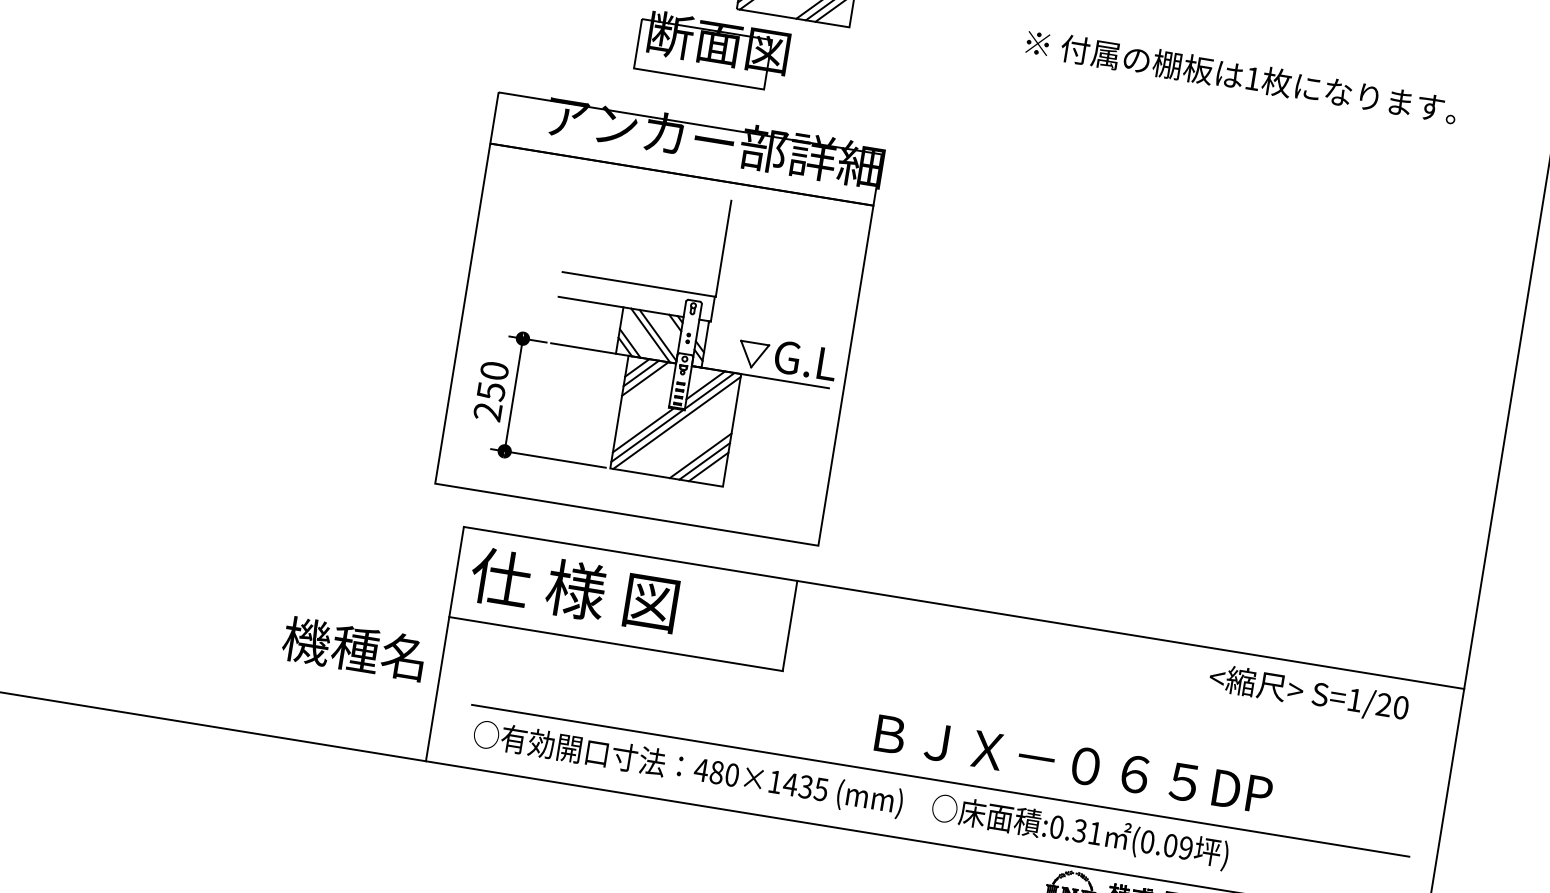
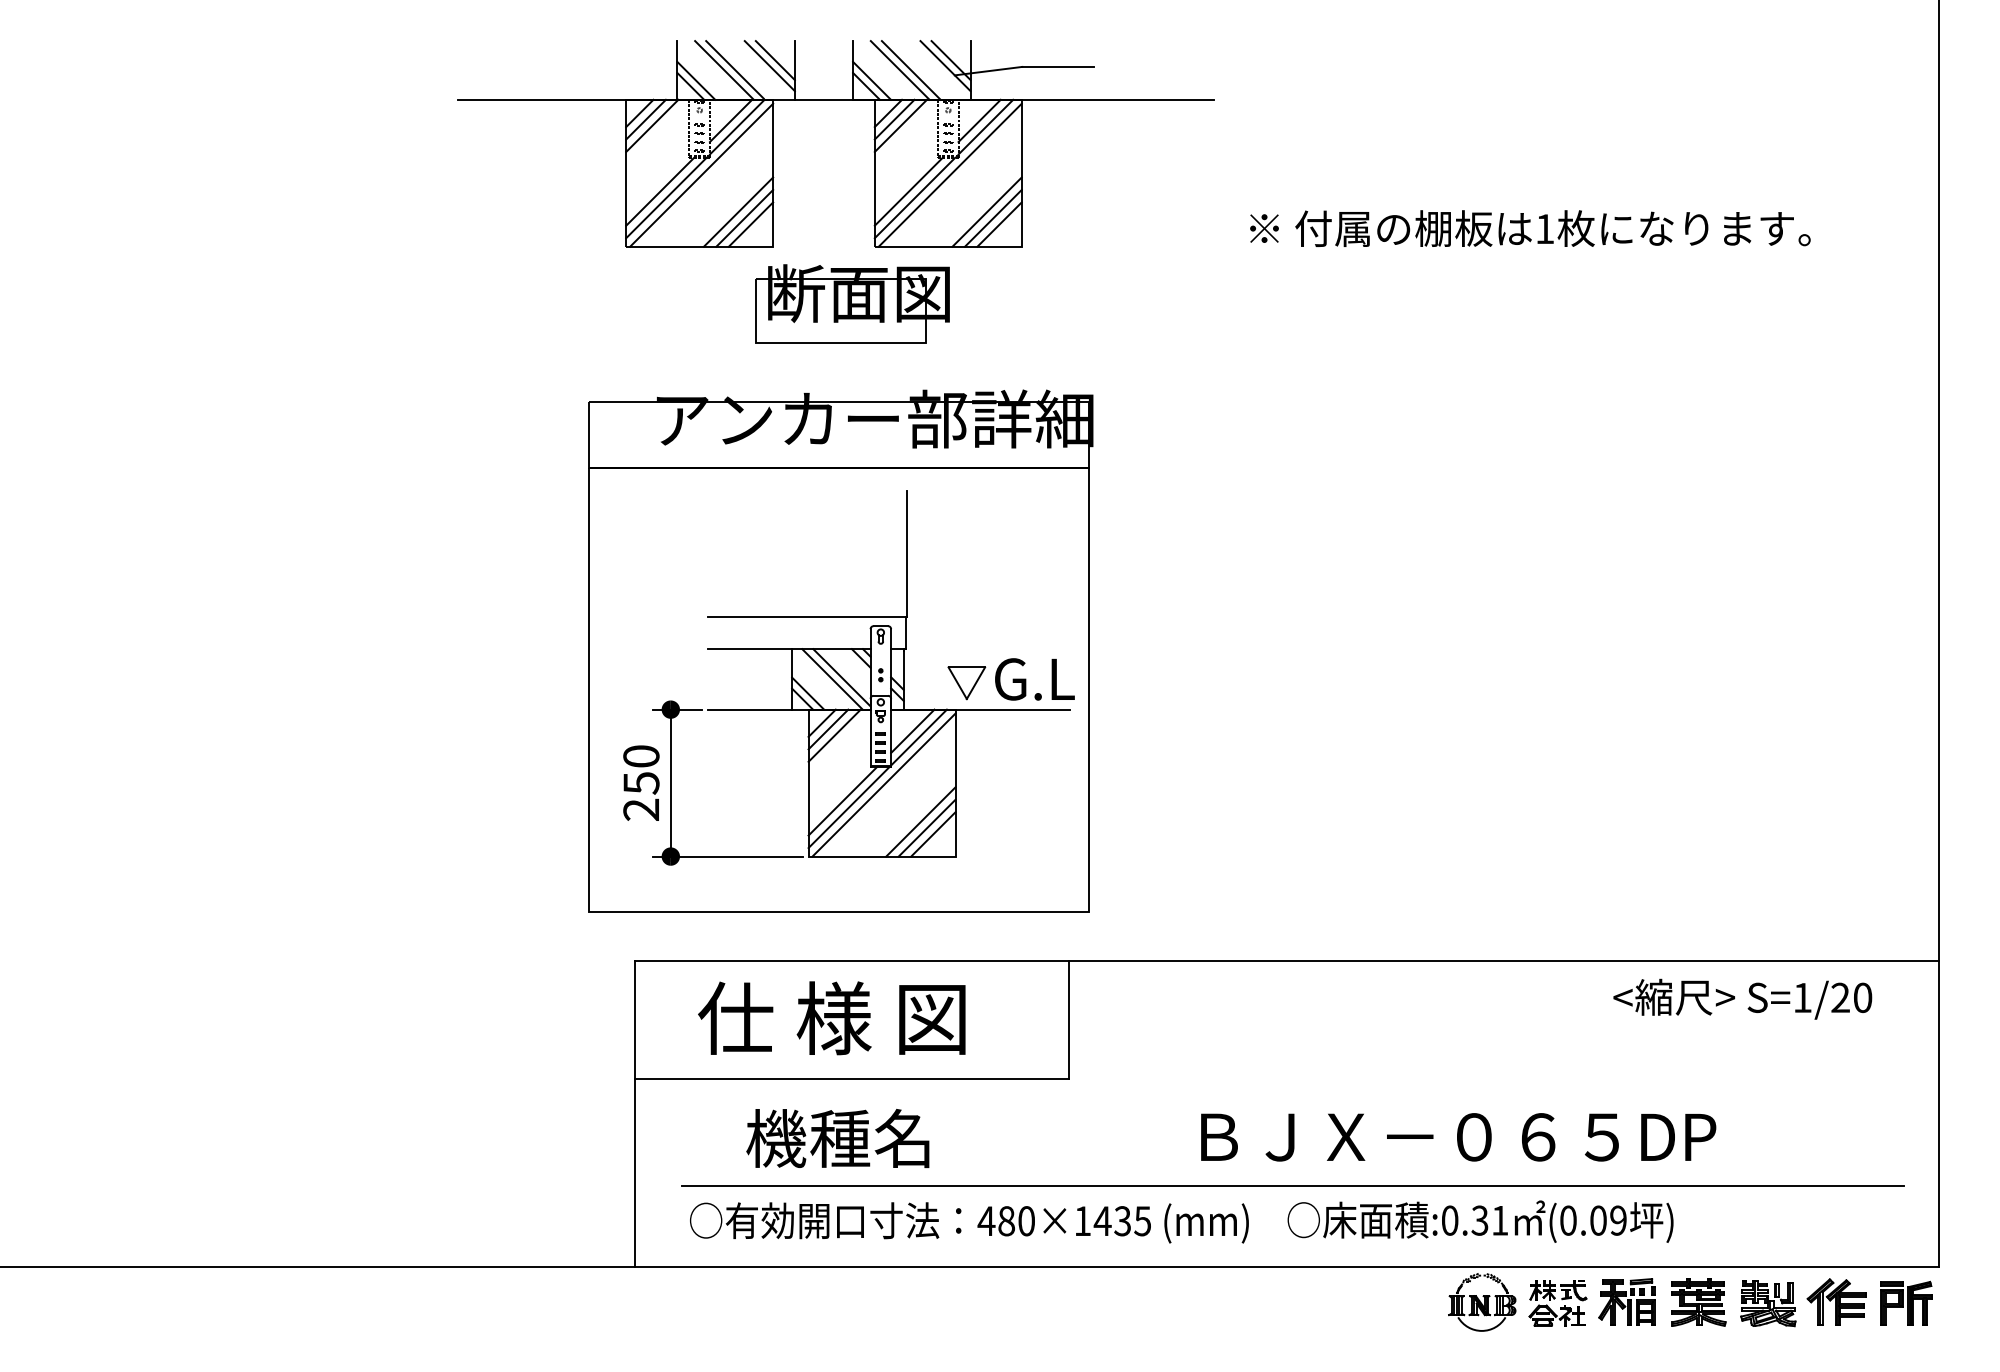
text: (574, 589) -> (831, 1018), moved
text: (353, 648) -> (837, 1138), moved

